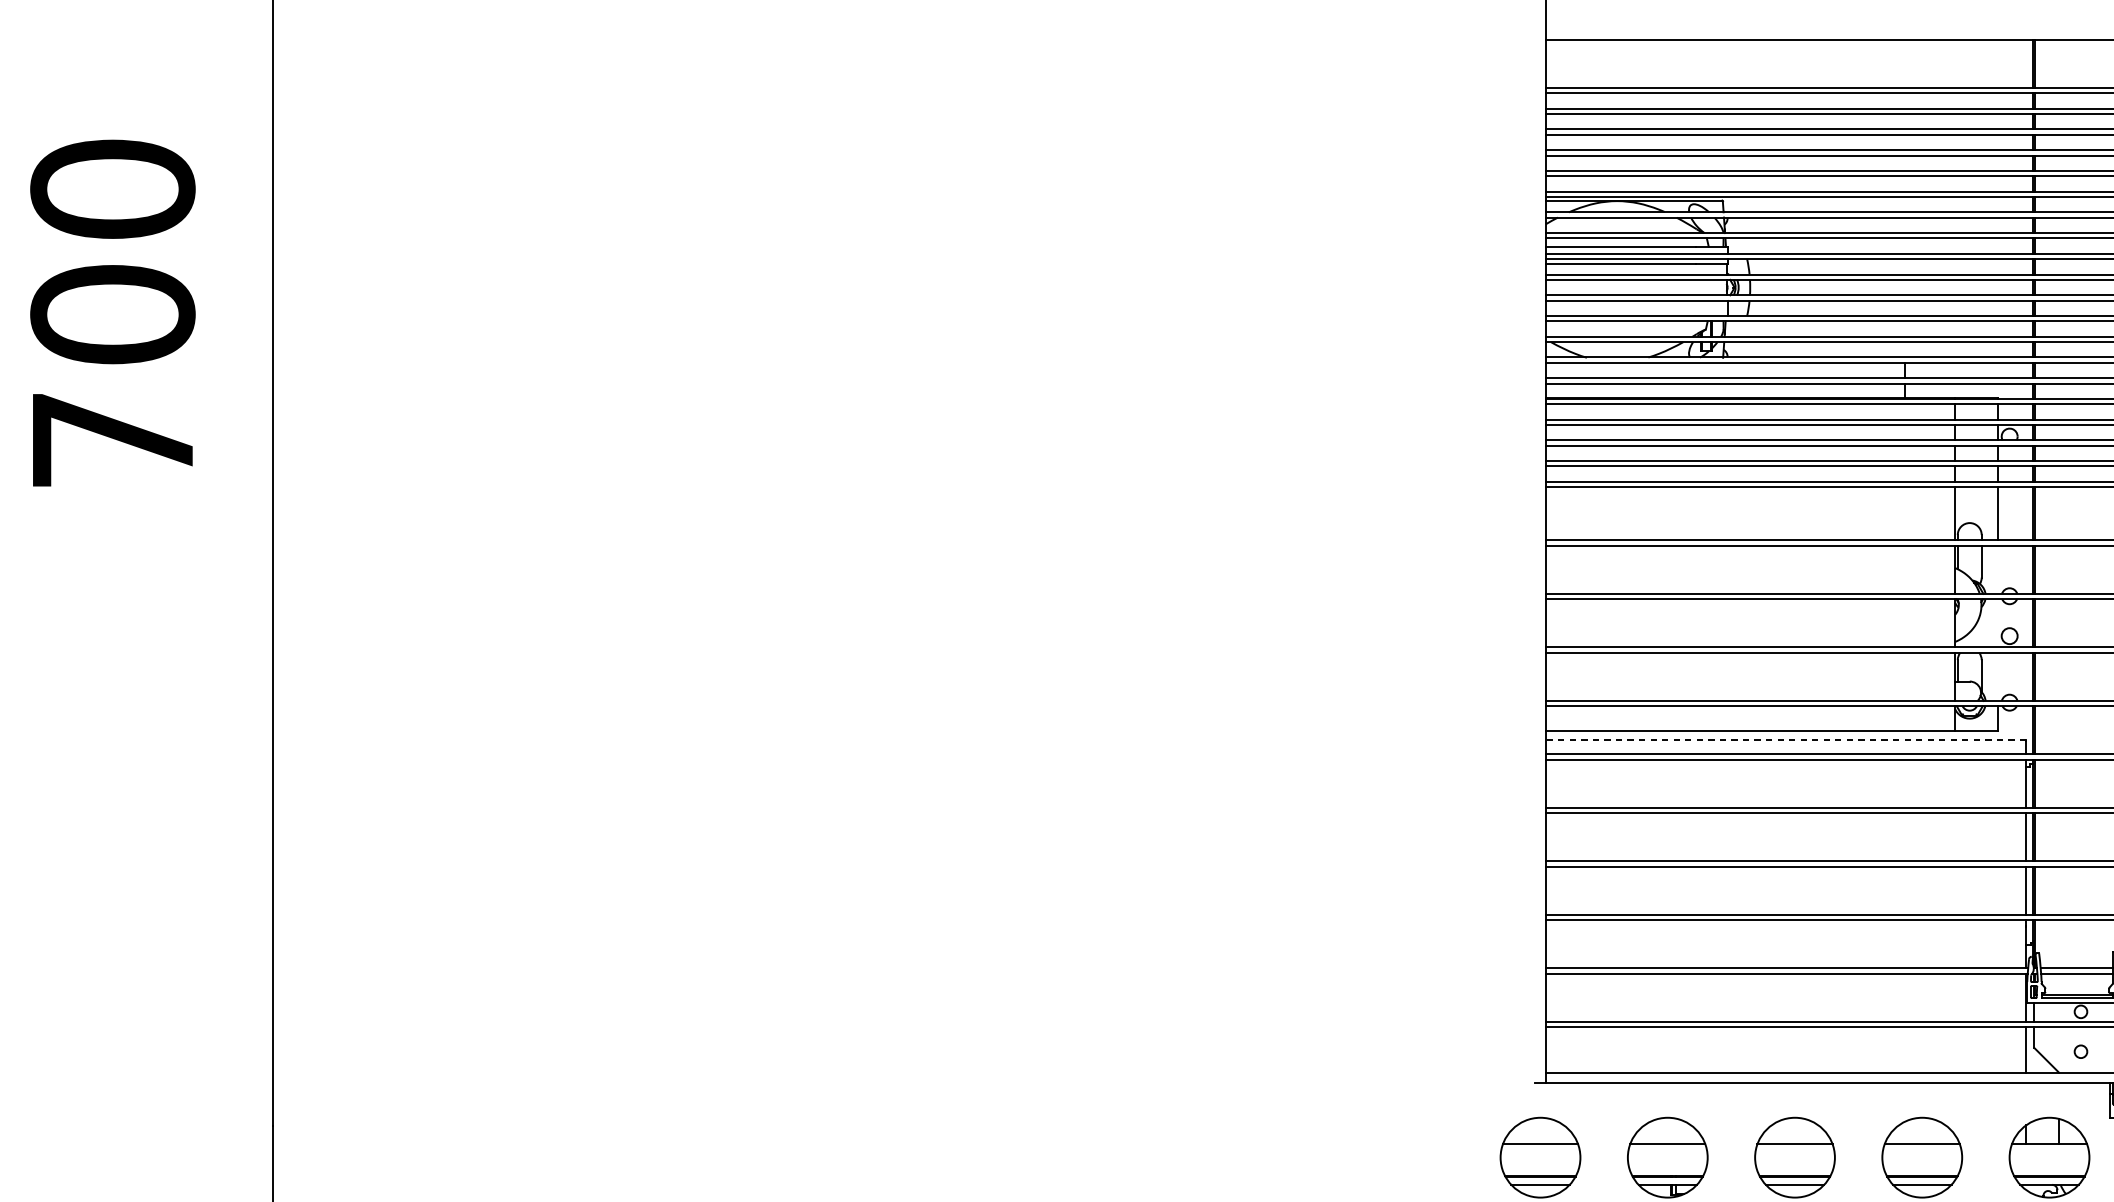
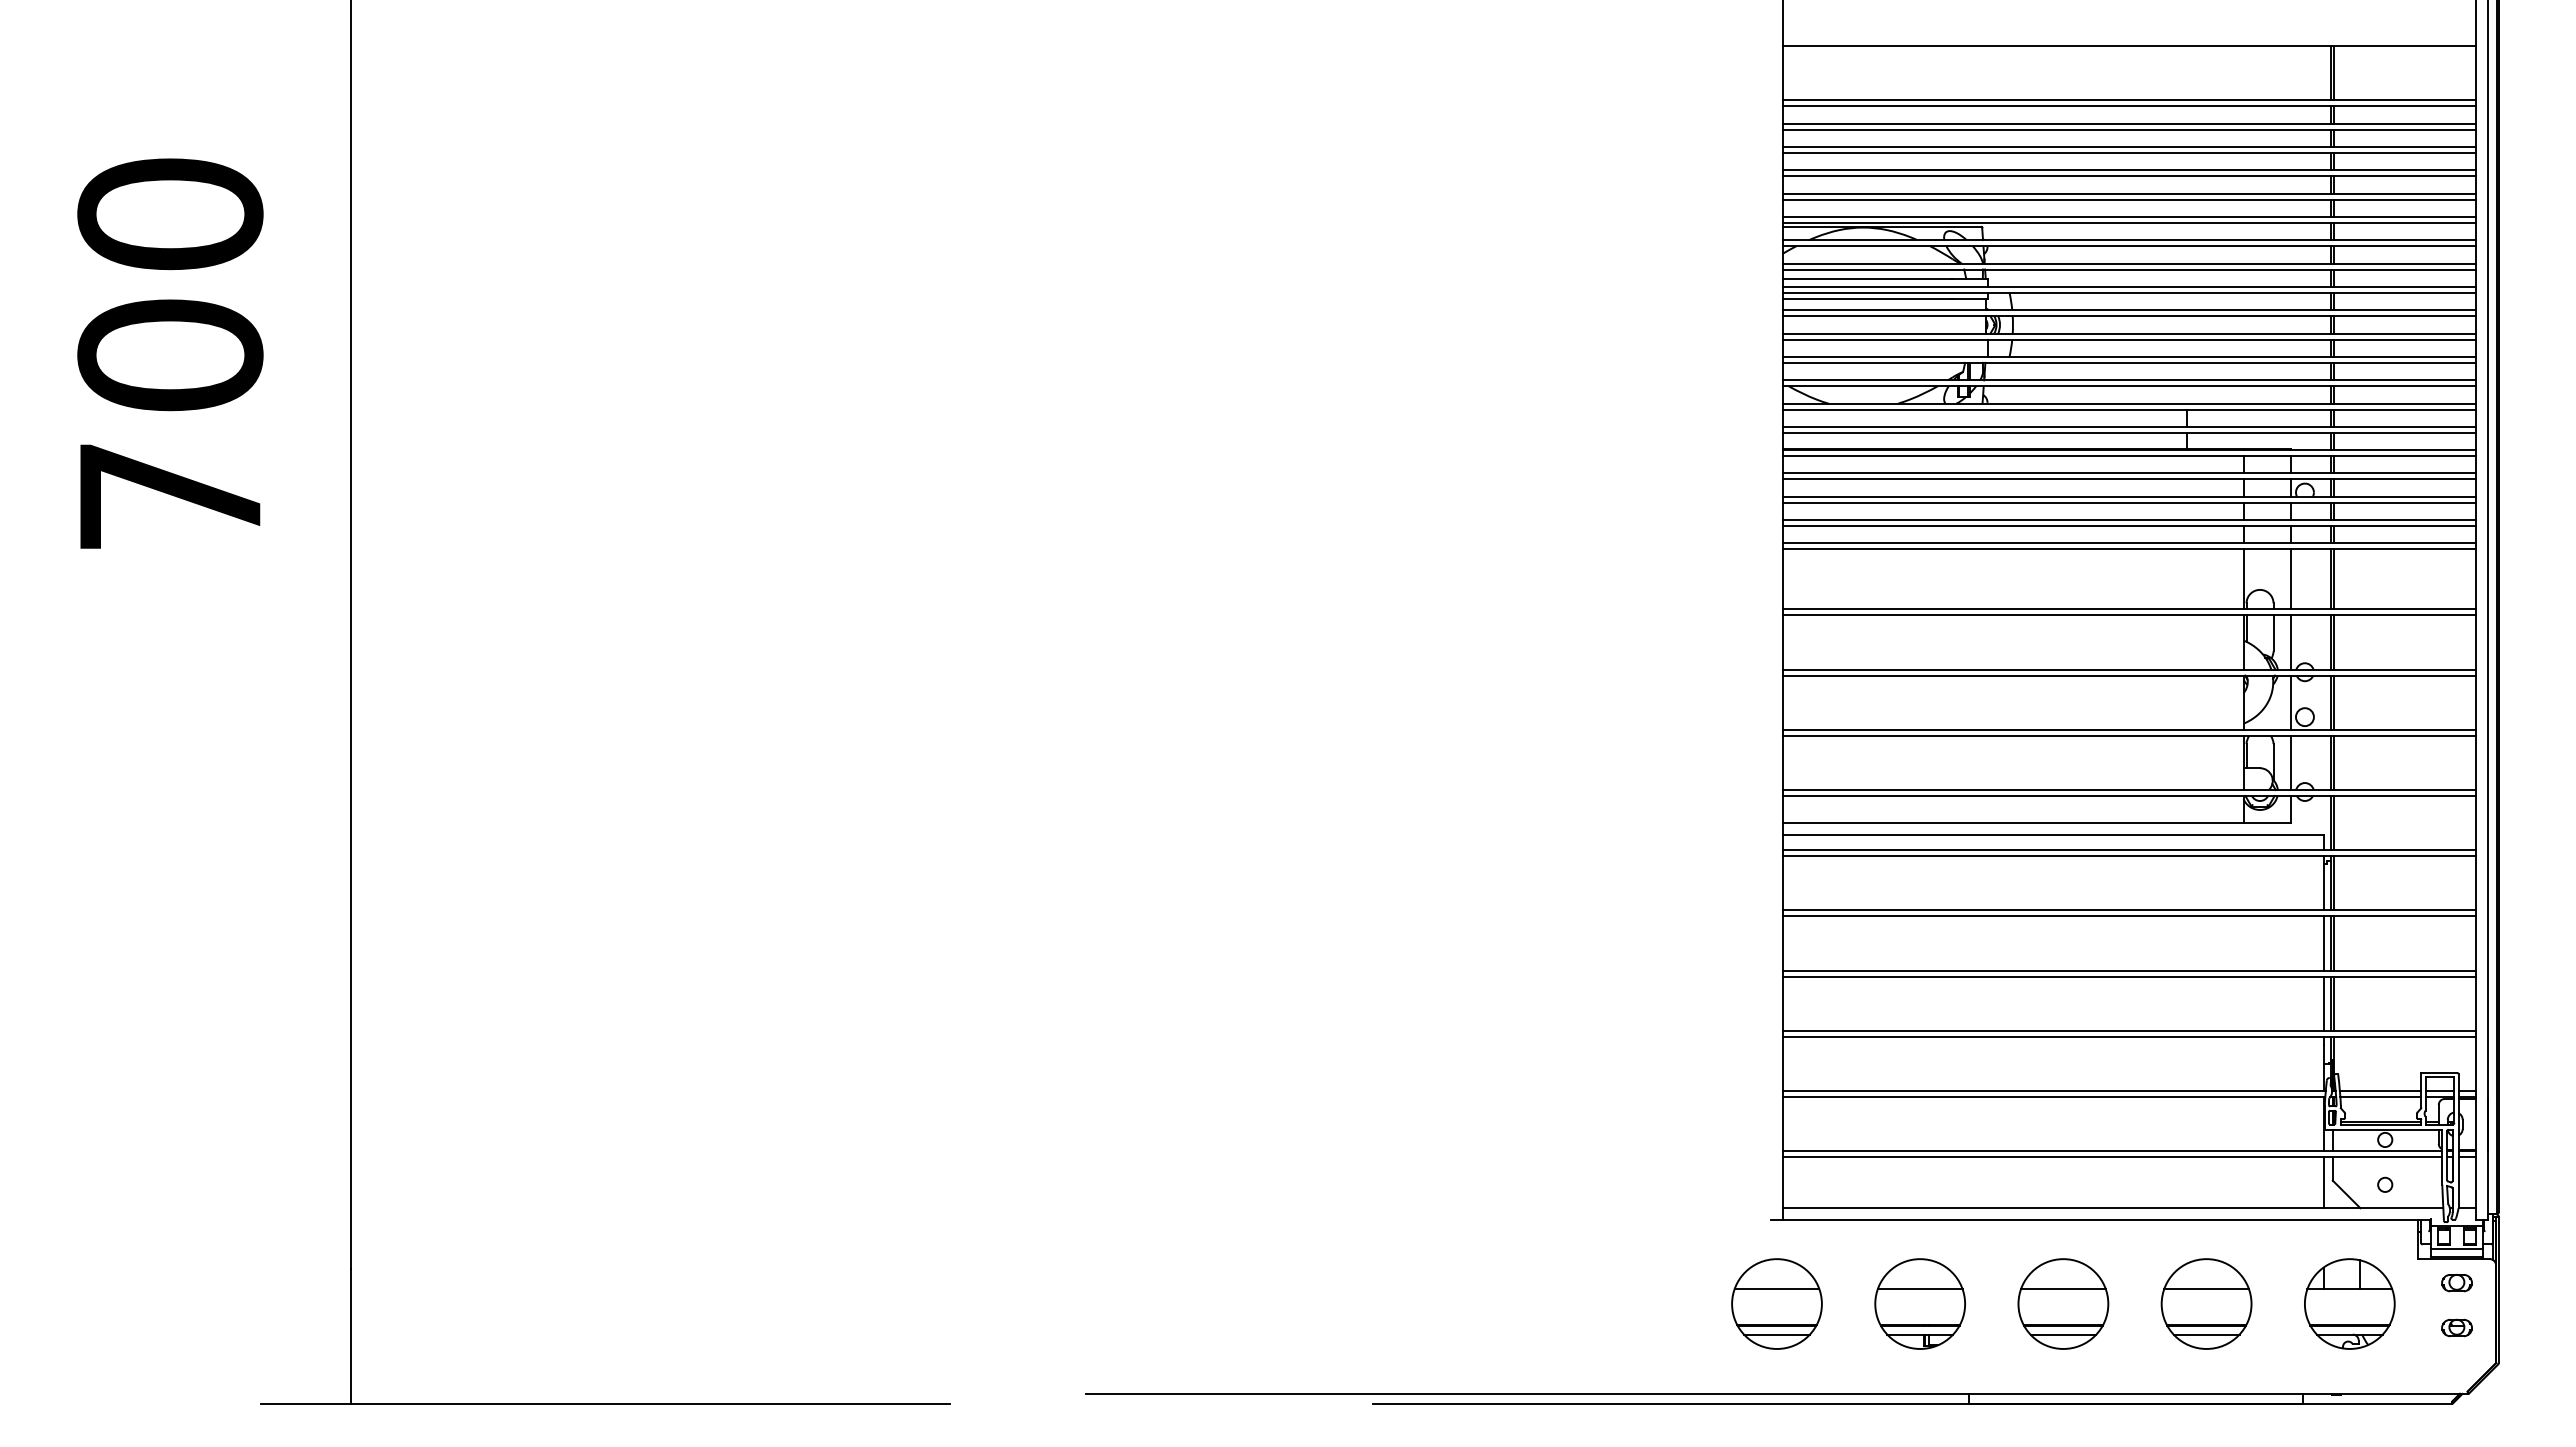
line: (1997, 569) -> (2291, 642), added
line: (1997, 623) -> (2291, 702), added
line: (1997, 676) -> (2291, 762), added
line: (1785, 740) -> (2052, 834), dashed -> solid

